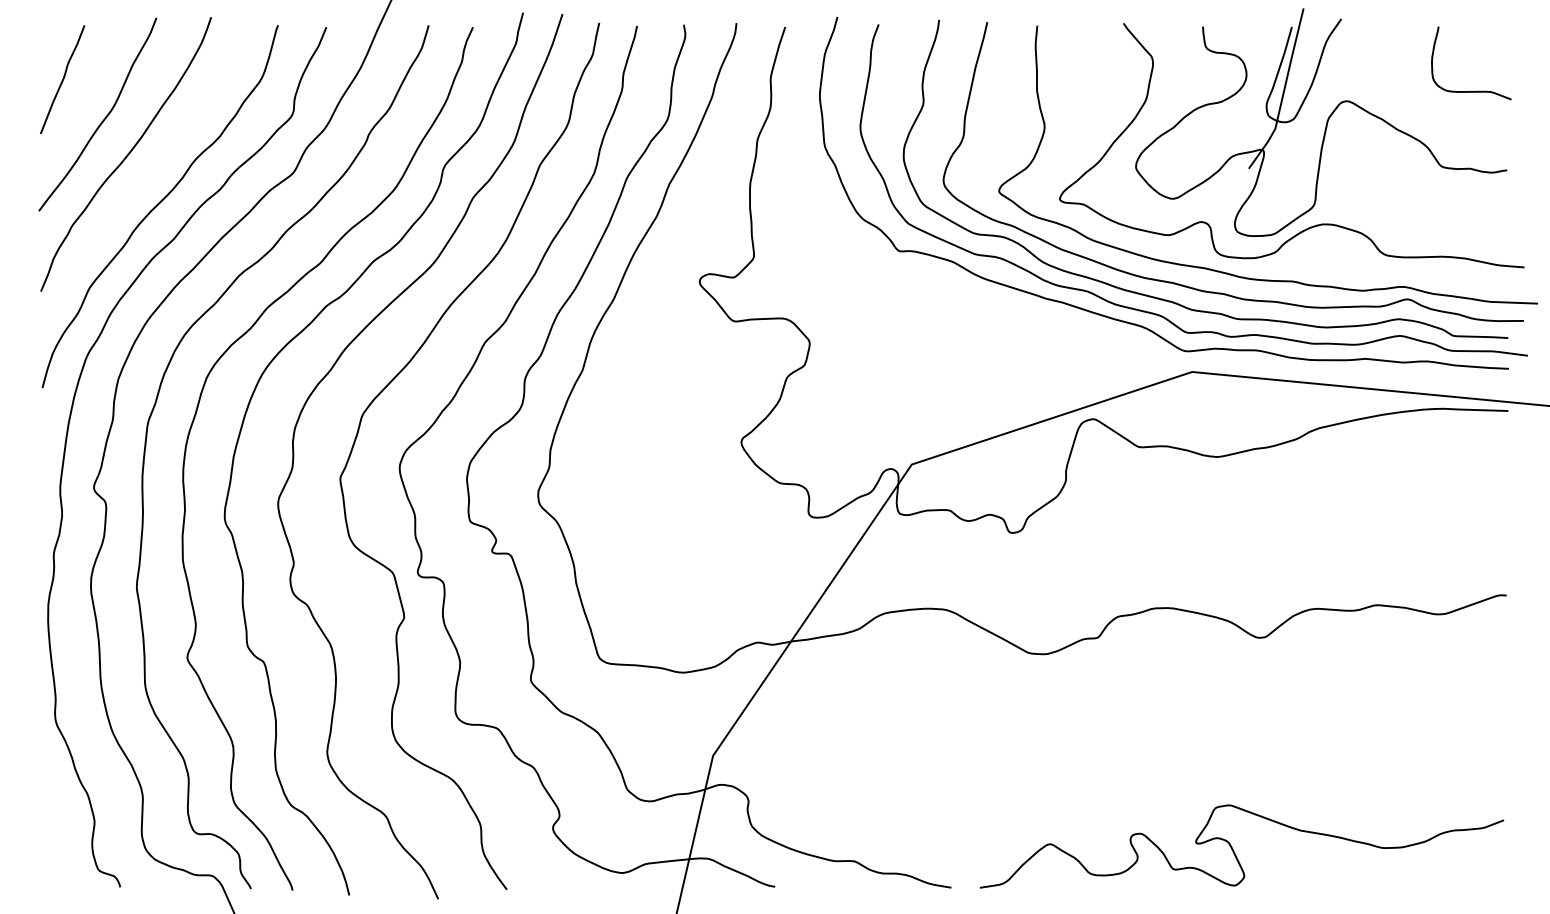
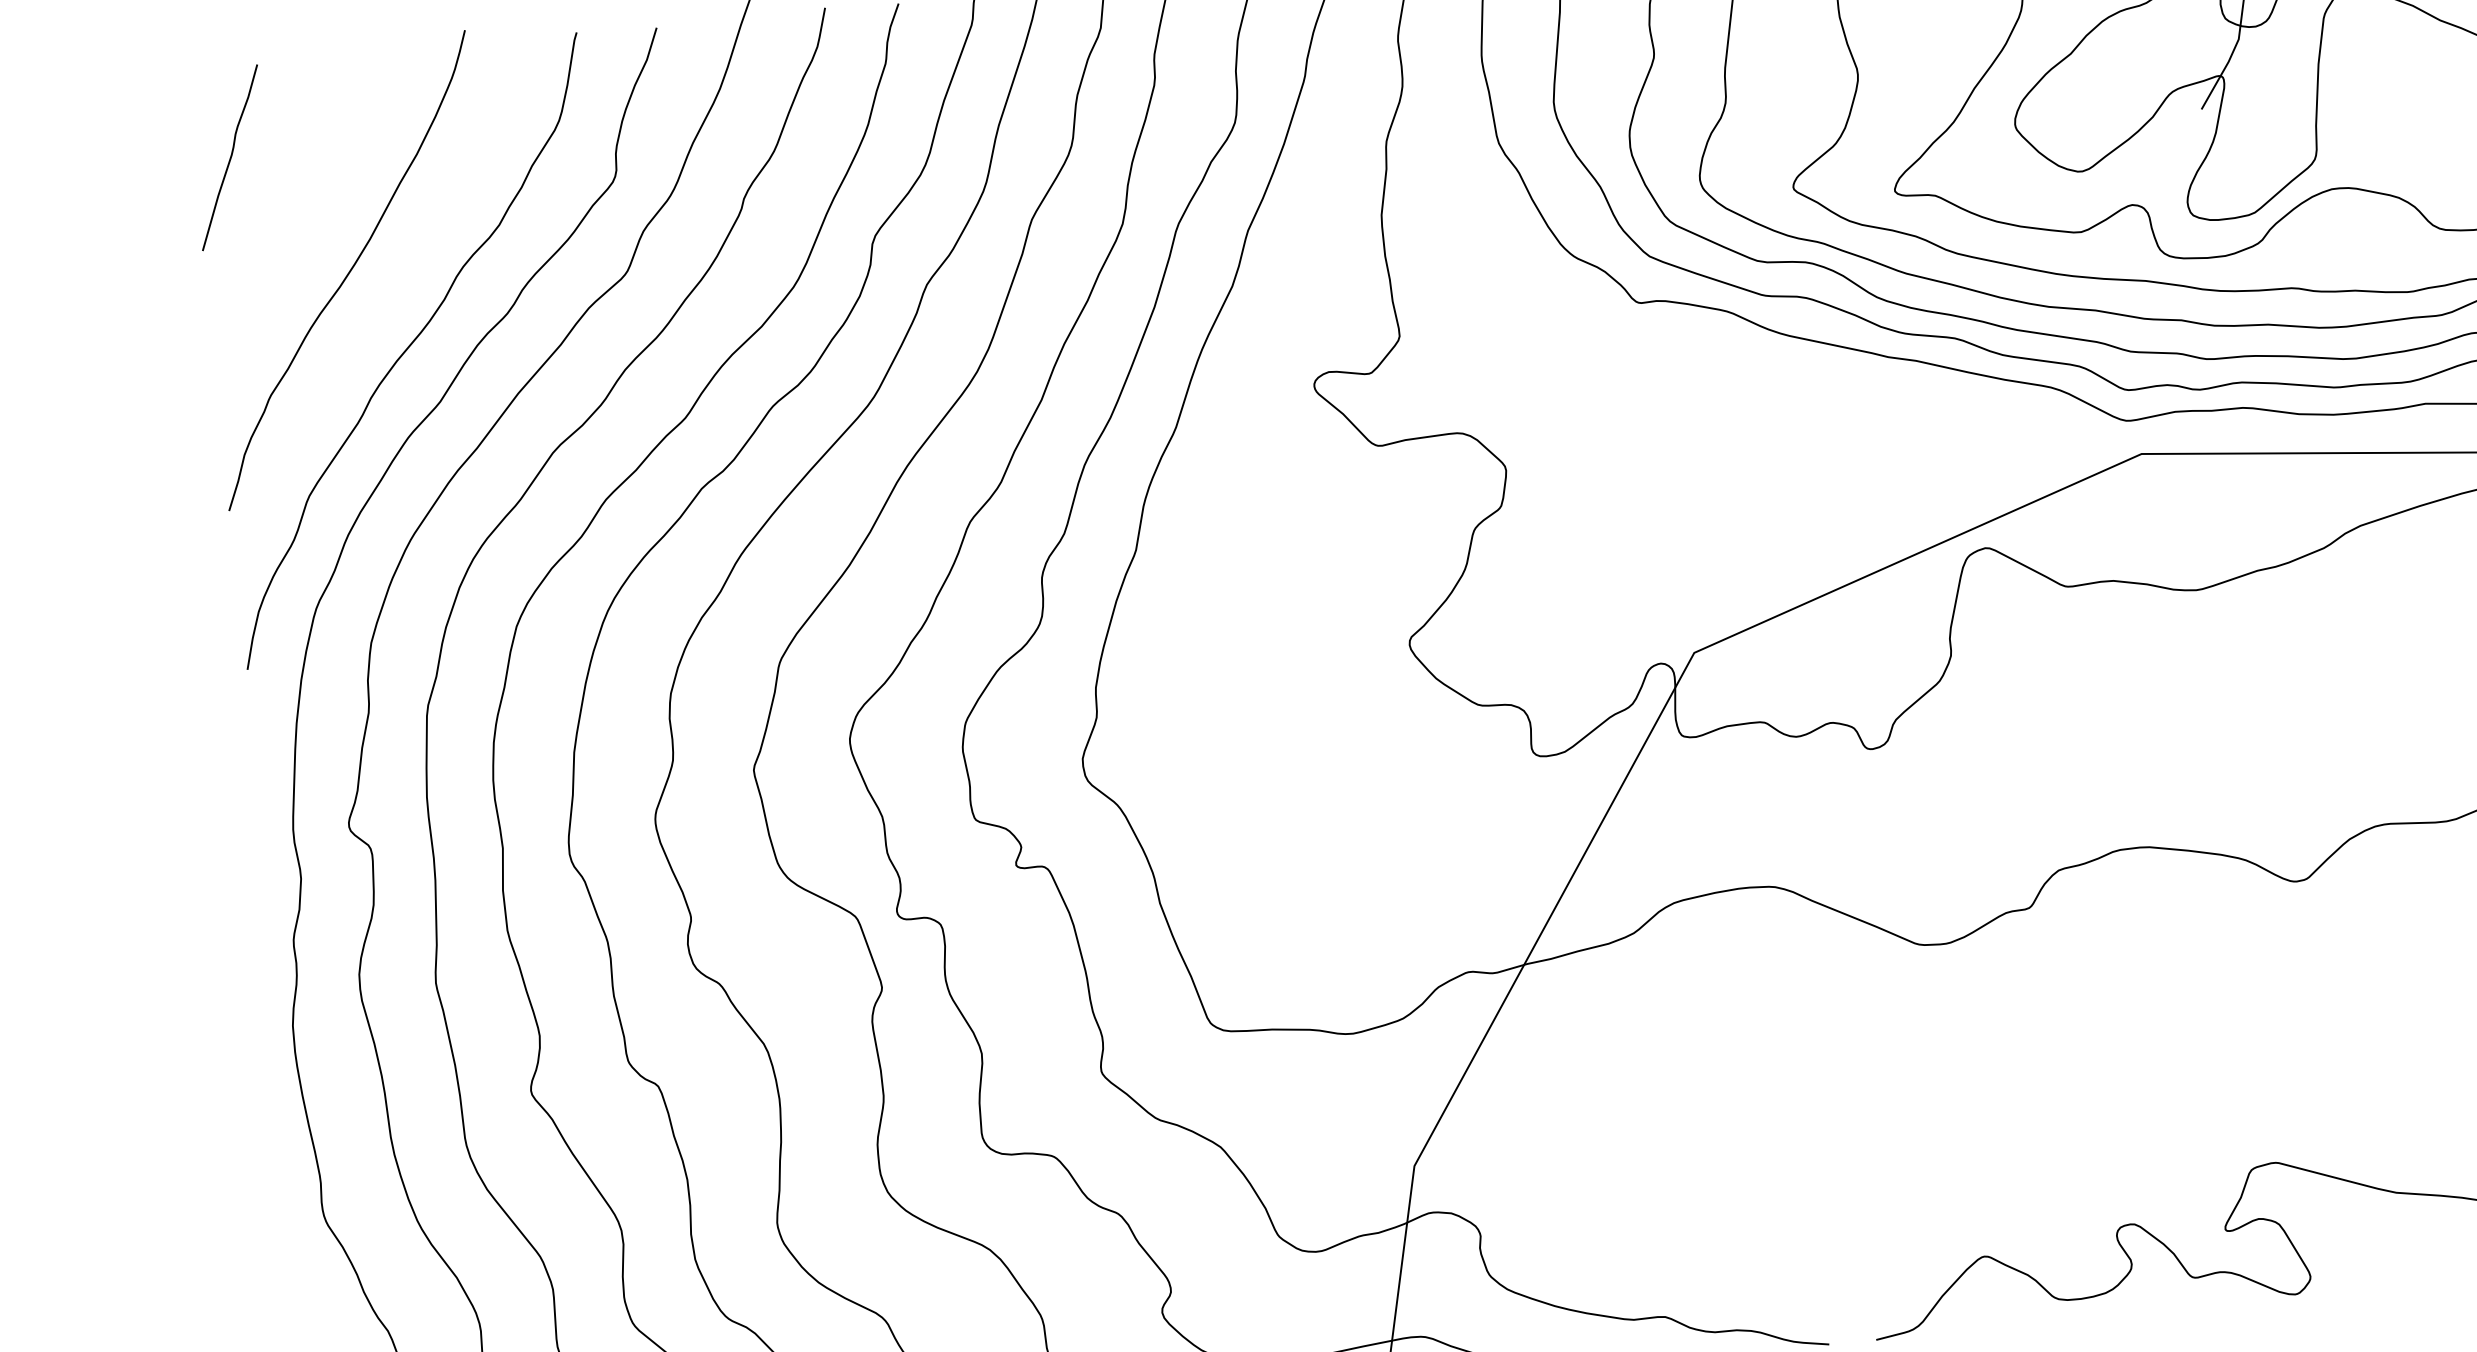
curve: (104, 117) -> (305, 213), removed

